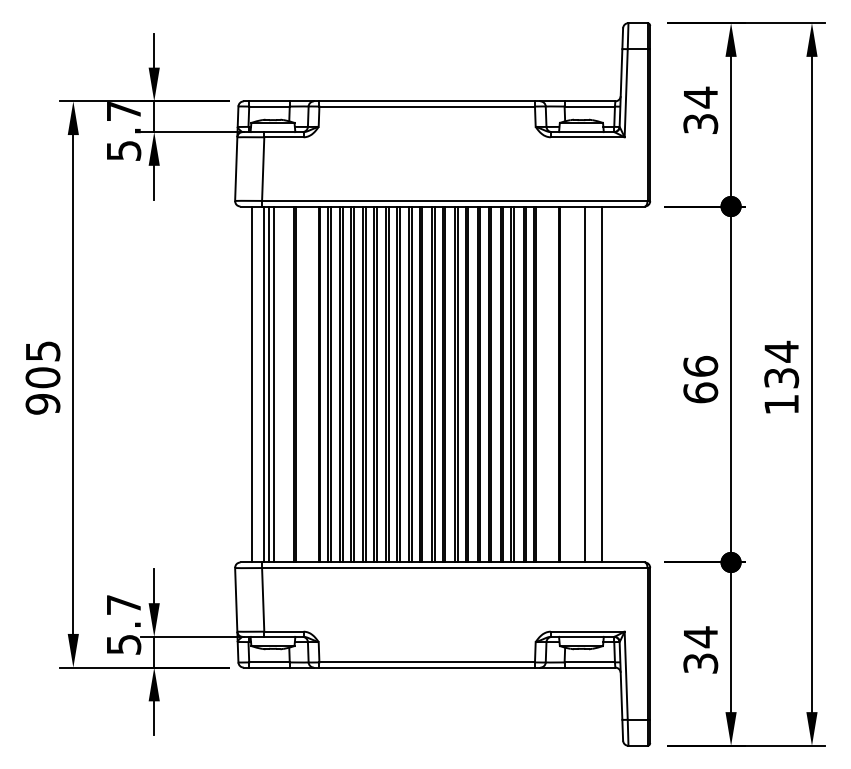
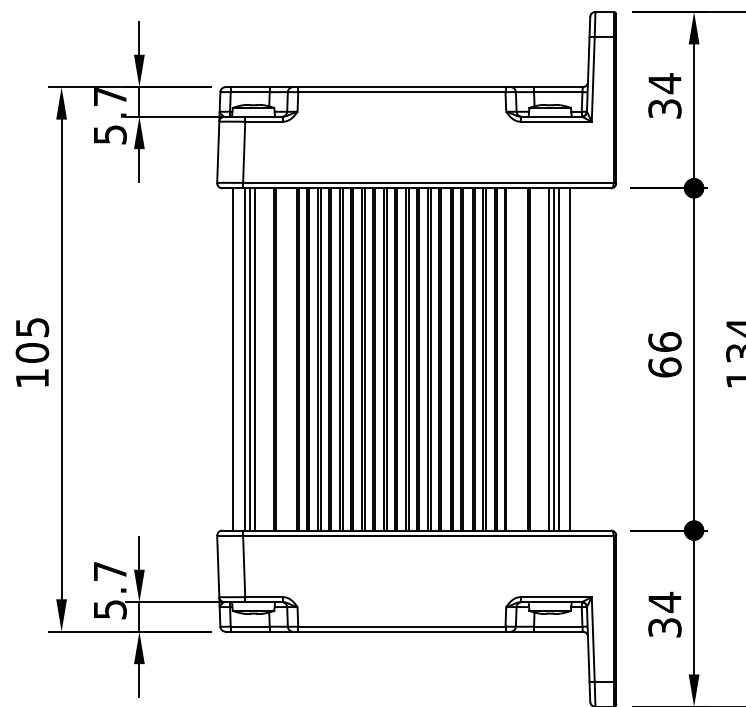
line: (580, 384) -> (549, 359), added
line: (590, 384) -> (558, 359), added
text: (42, 404) -> (31, 378), 905 -> 105

